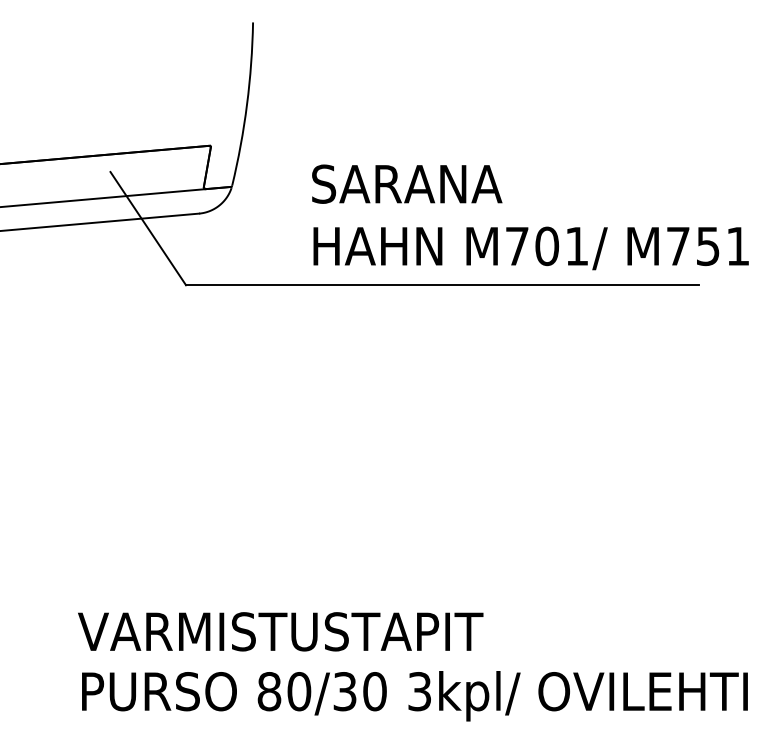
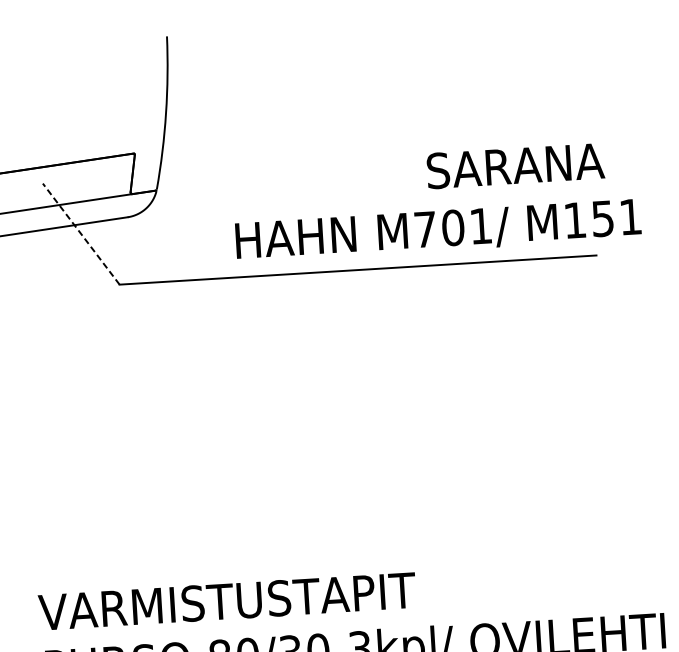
text: (407, 183) -> (515, 165), moved
line: (148, 228) -> (81, 233), solid -> dashed
text: (678, 246) -> (575, 220), M751 -> M151

